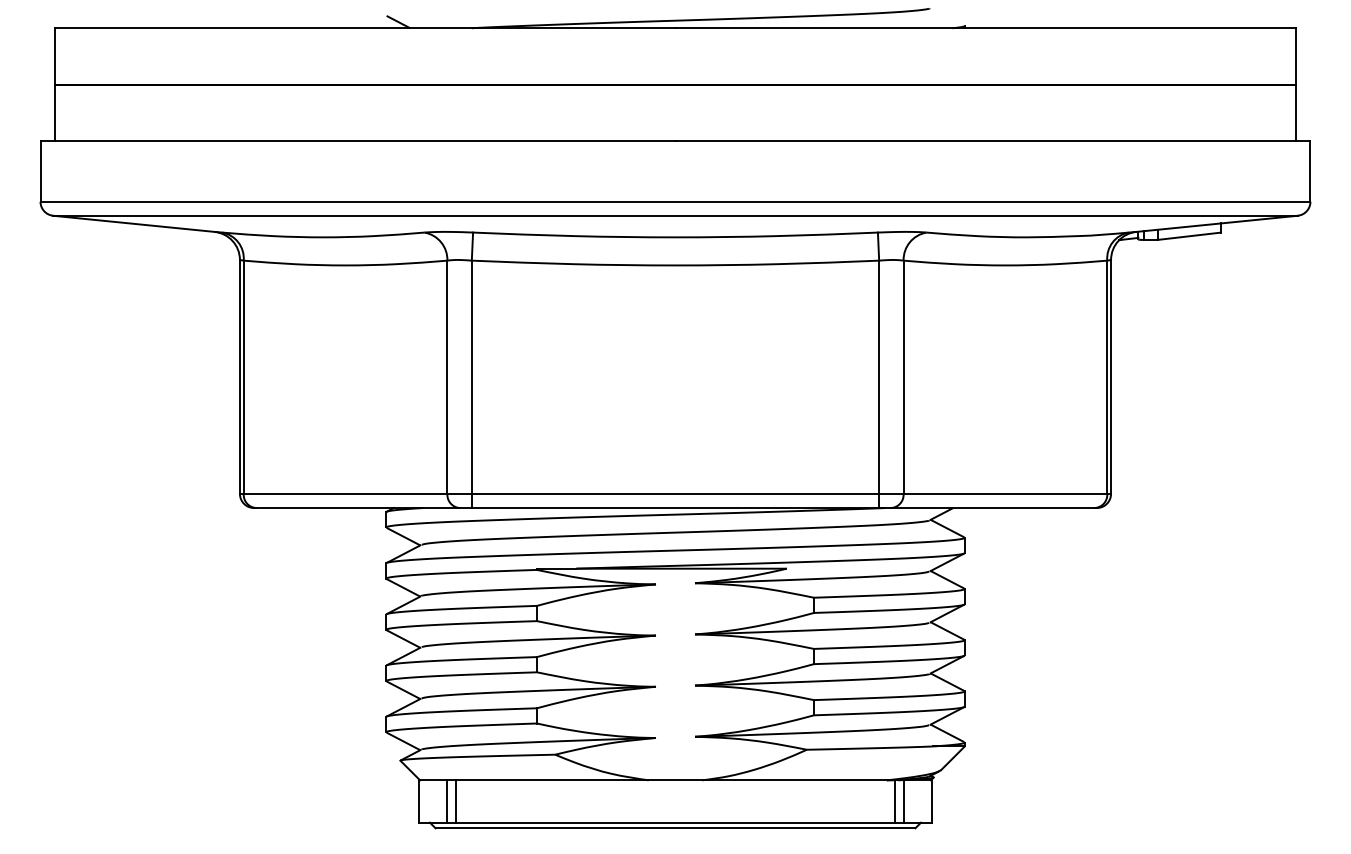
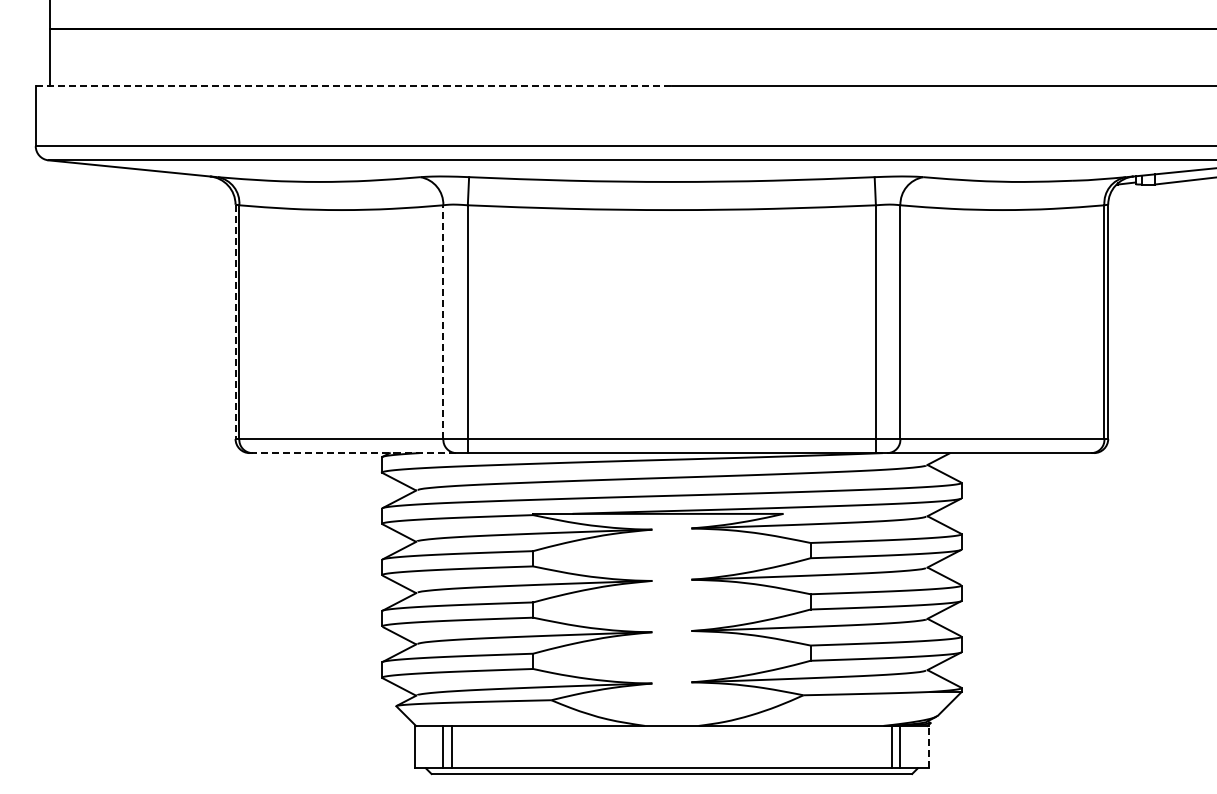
line: (358, 141) -> (354, 85), solid -> dashed
line: (239, 376) -> (235, 321), solid -> dashed
line: (447, 377) -> (443, 322), solid -> dashed
line: (357, 508) -> (353, 453), solid -> dashed
line: (932, 801) -> (929, 747), solid -> dashed

